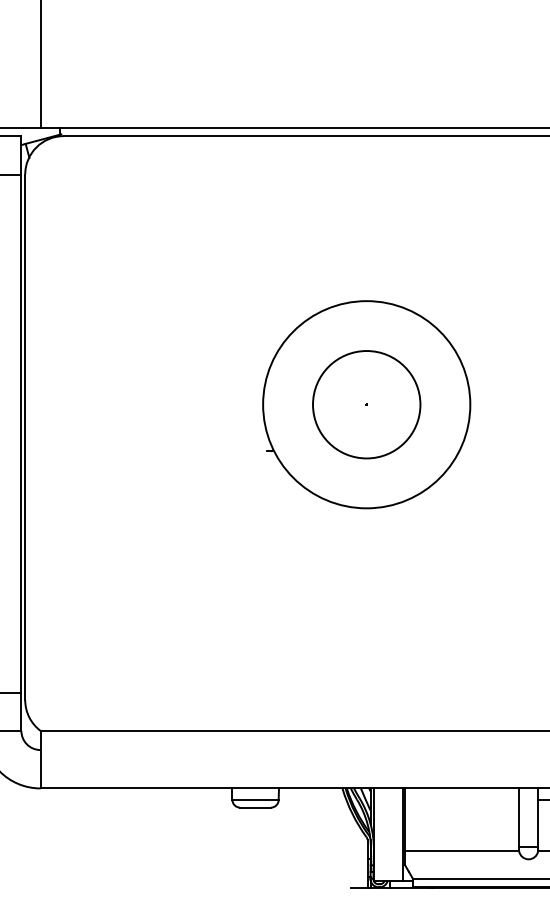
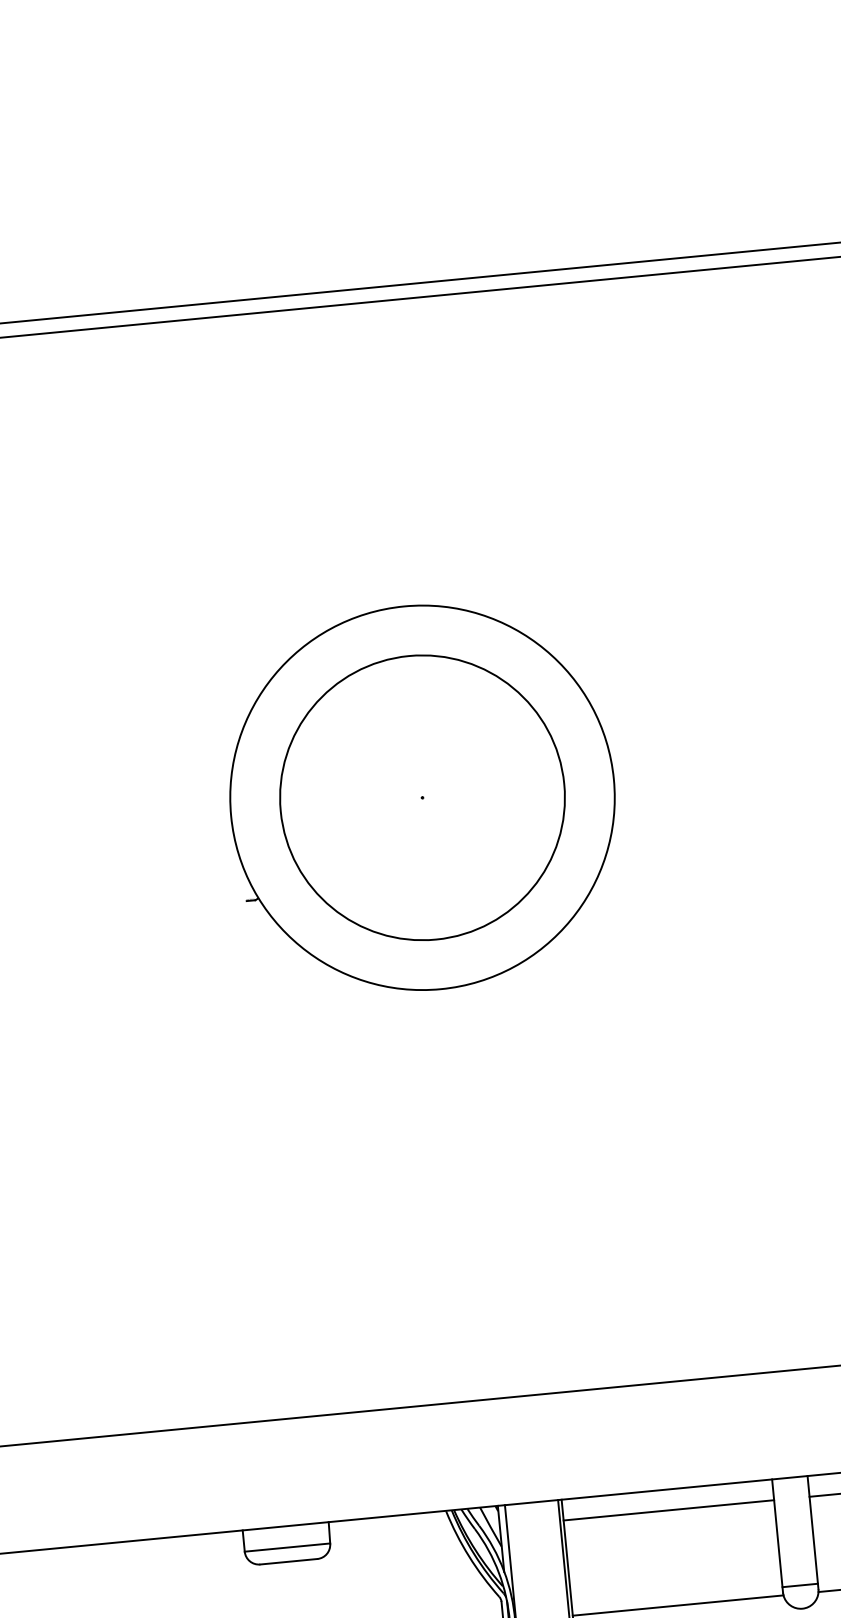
circle: (366, 404) -> (422, 797), size x1.43
line: (462, 799) -> (669, 1509), added

